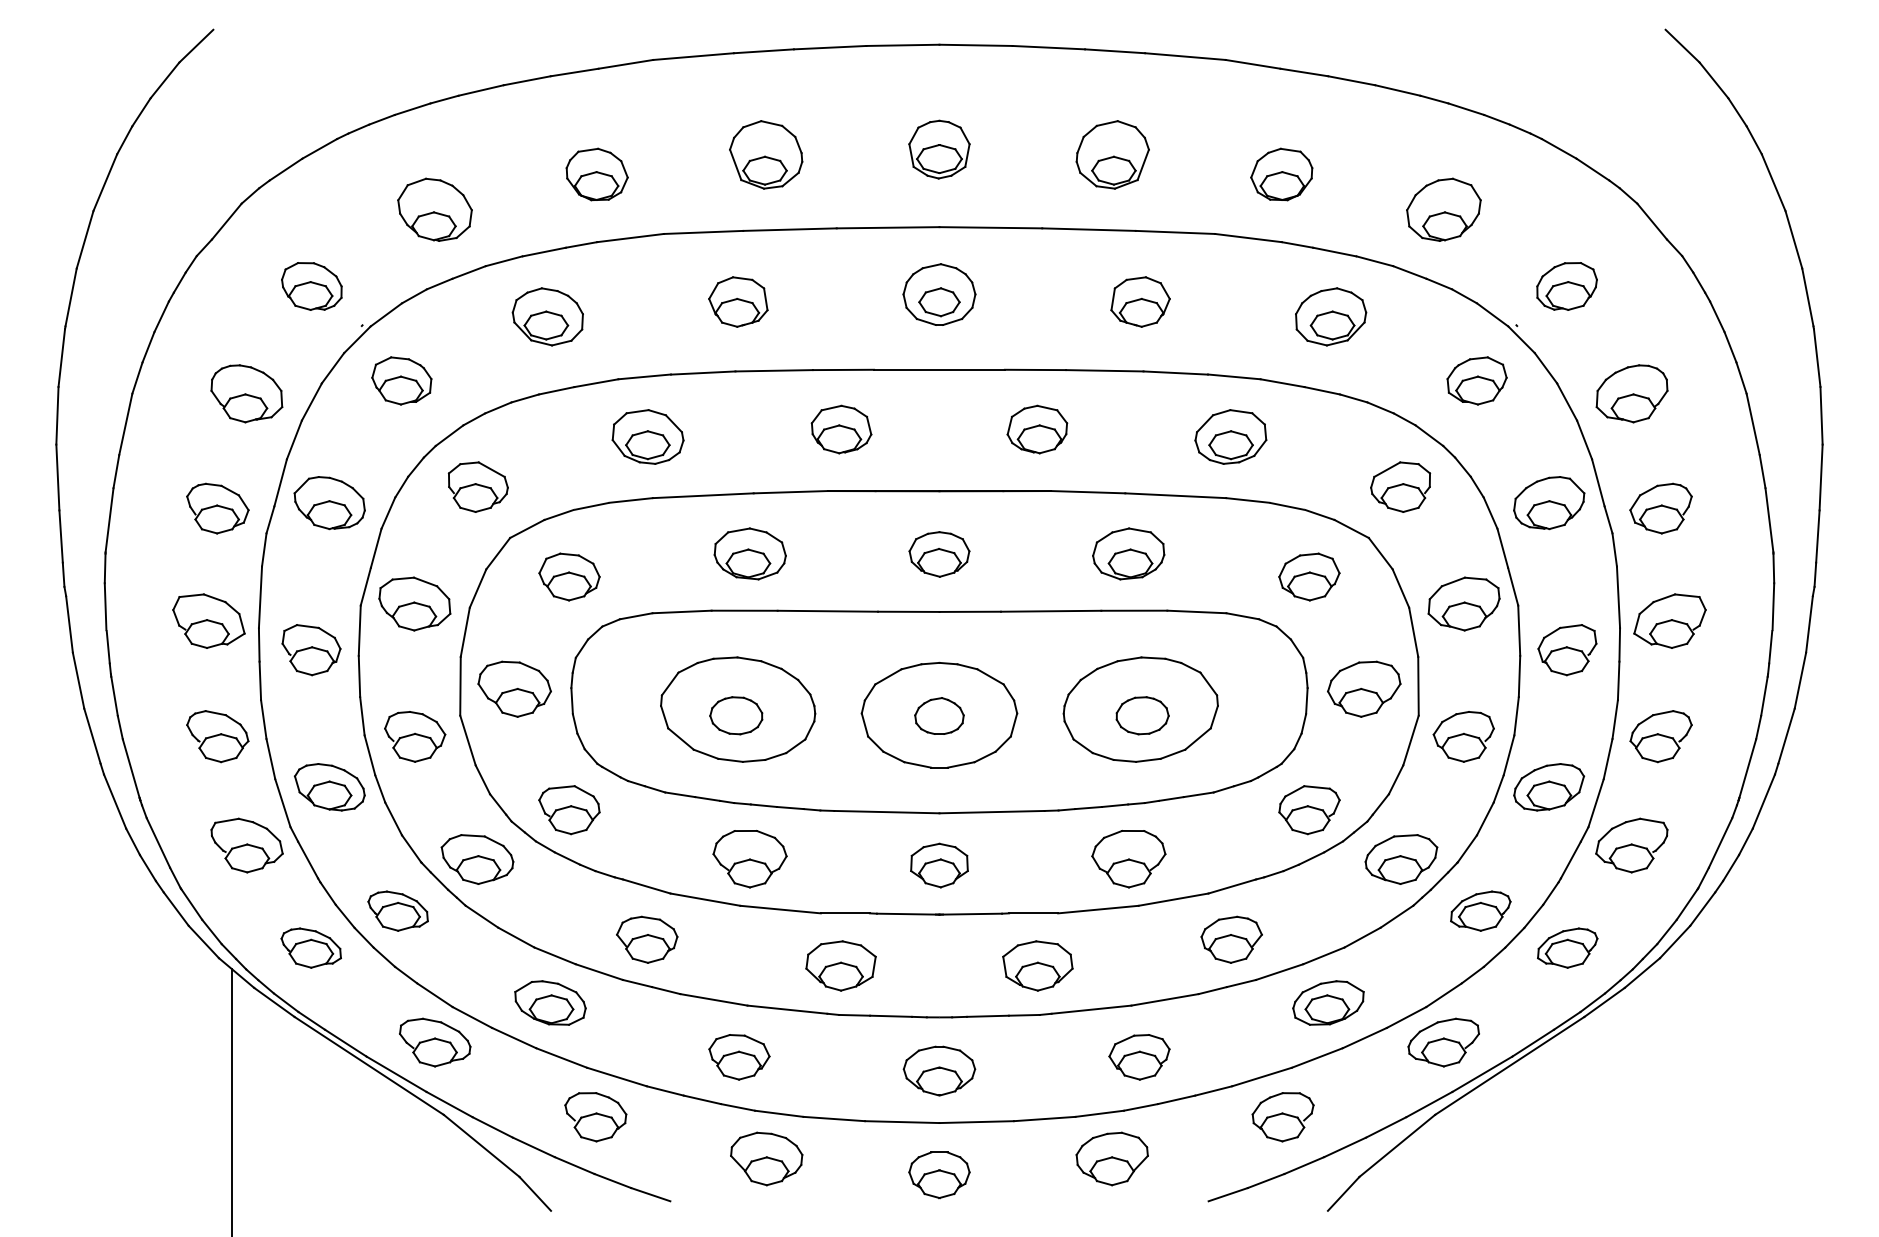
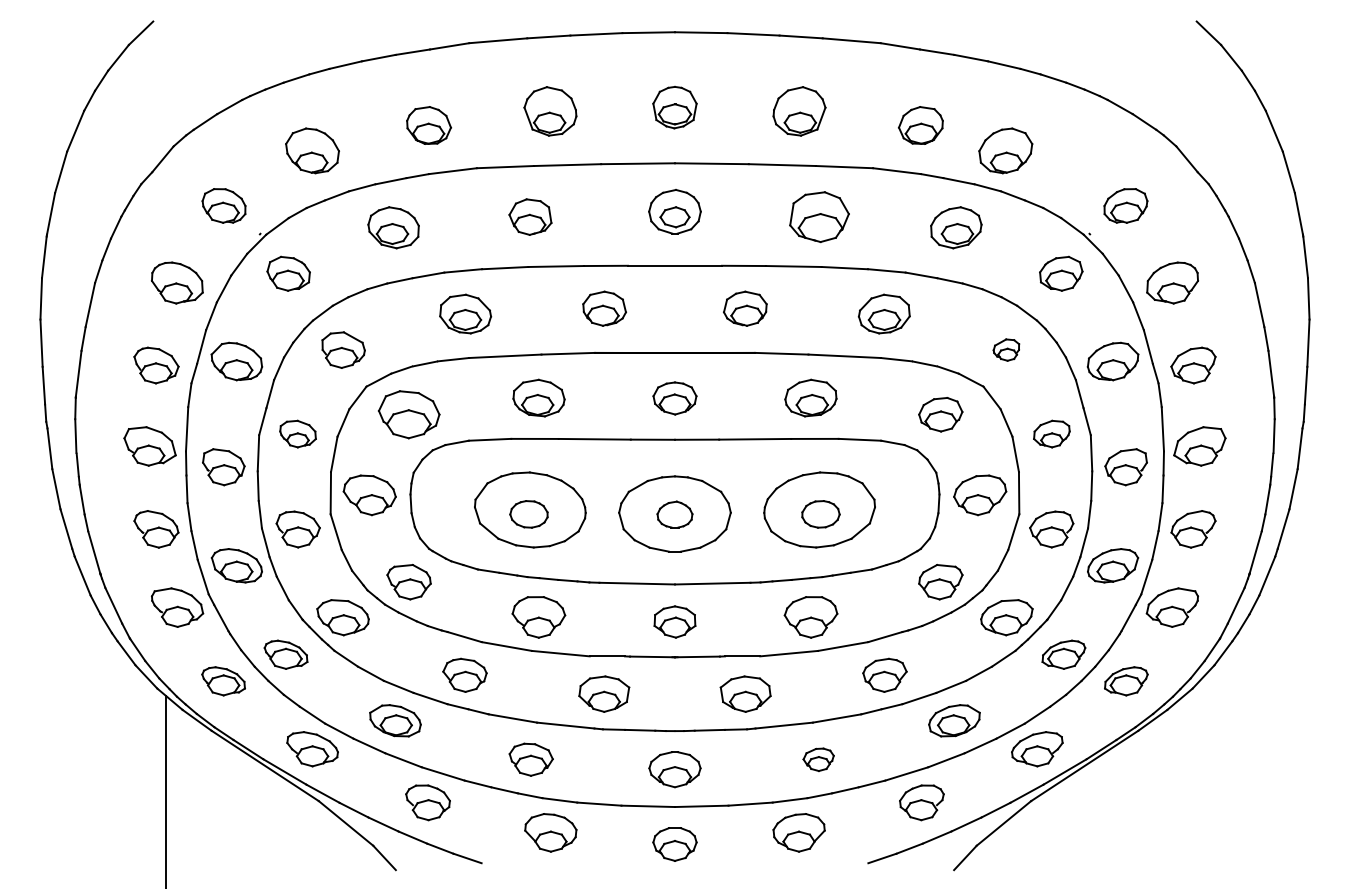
part: (1443, 209) -> (1005, 150), moved
part: (1140, 301) -> (819, 216), size x1.4
part: (1400, 486) -> (1006, 349), size x0.6
part: (569, 576) -> (409, 414), size x1.4
part: (414, 603) -> (297, 433), size x0.7
part: (1463, 603) -> (1051, 433), size x0.7
part: (1139, 1057) -> (818, 759), size x0.7

